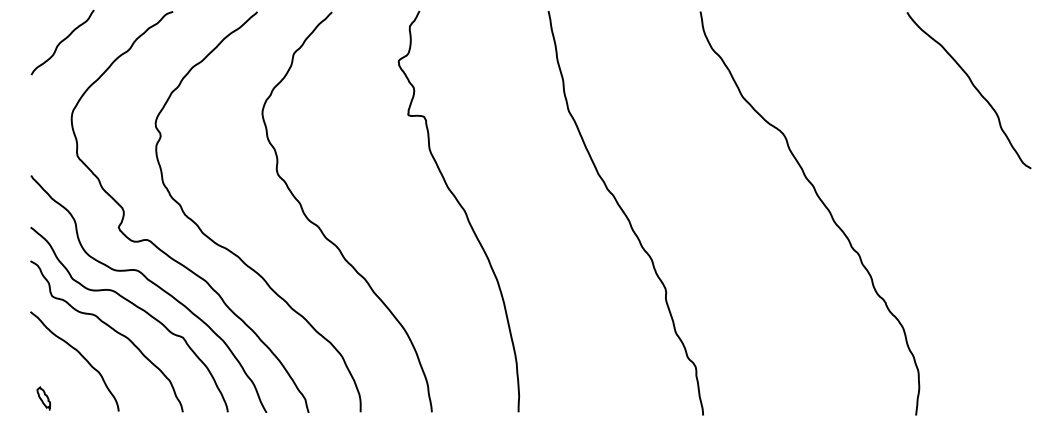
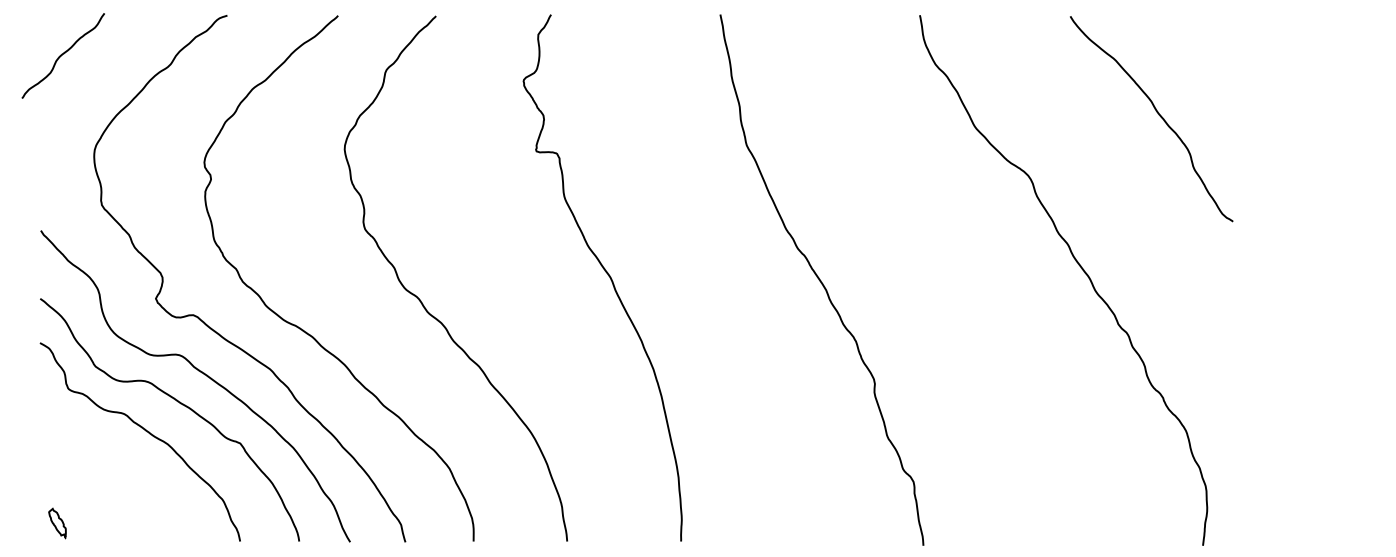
curve: (62, 42) -> (62, 55), moved
curve: (974, 87) -> (1158, 115), moved
curve: (80, 355) -> (105, 466), removed

